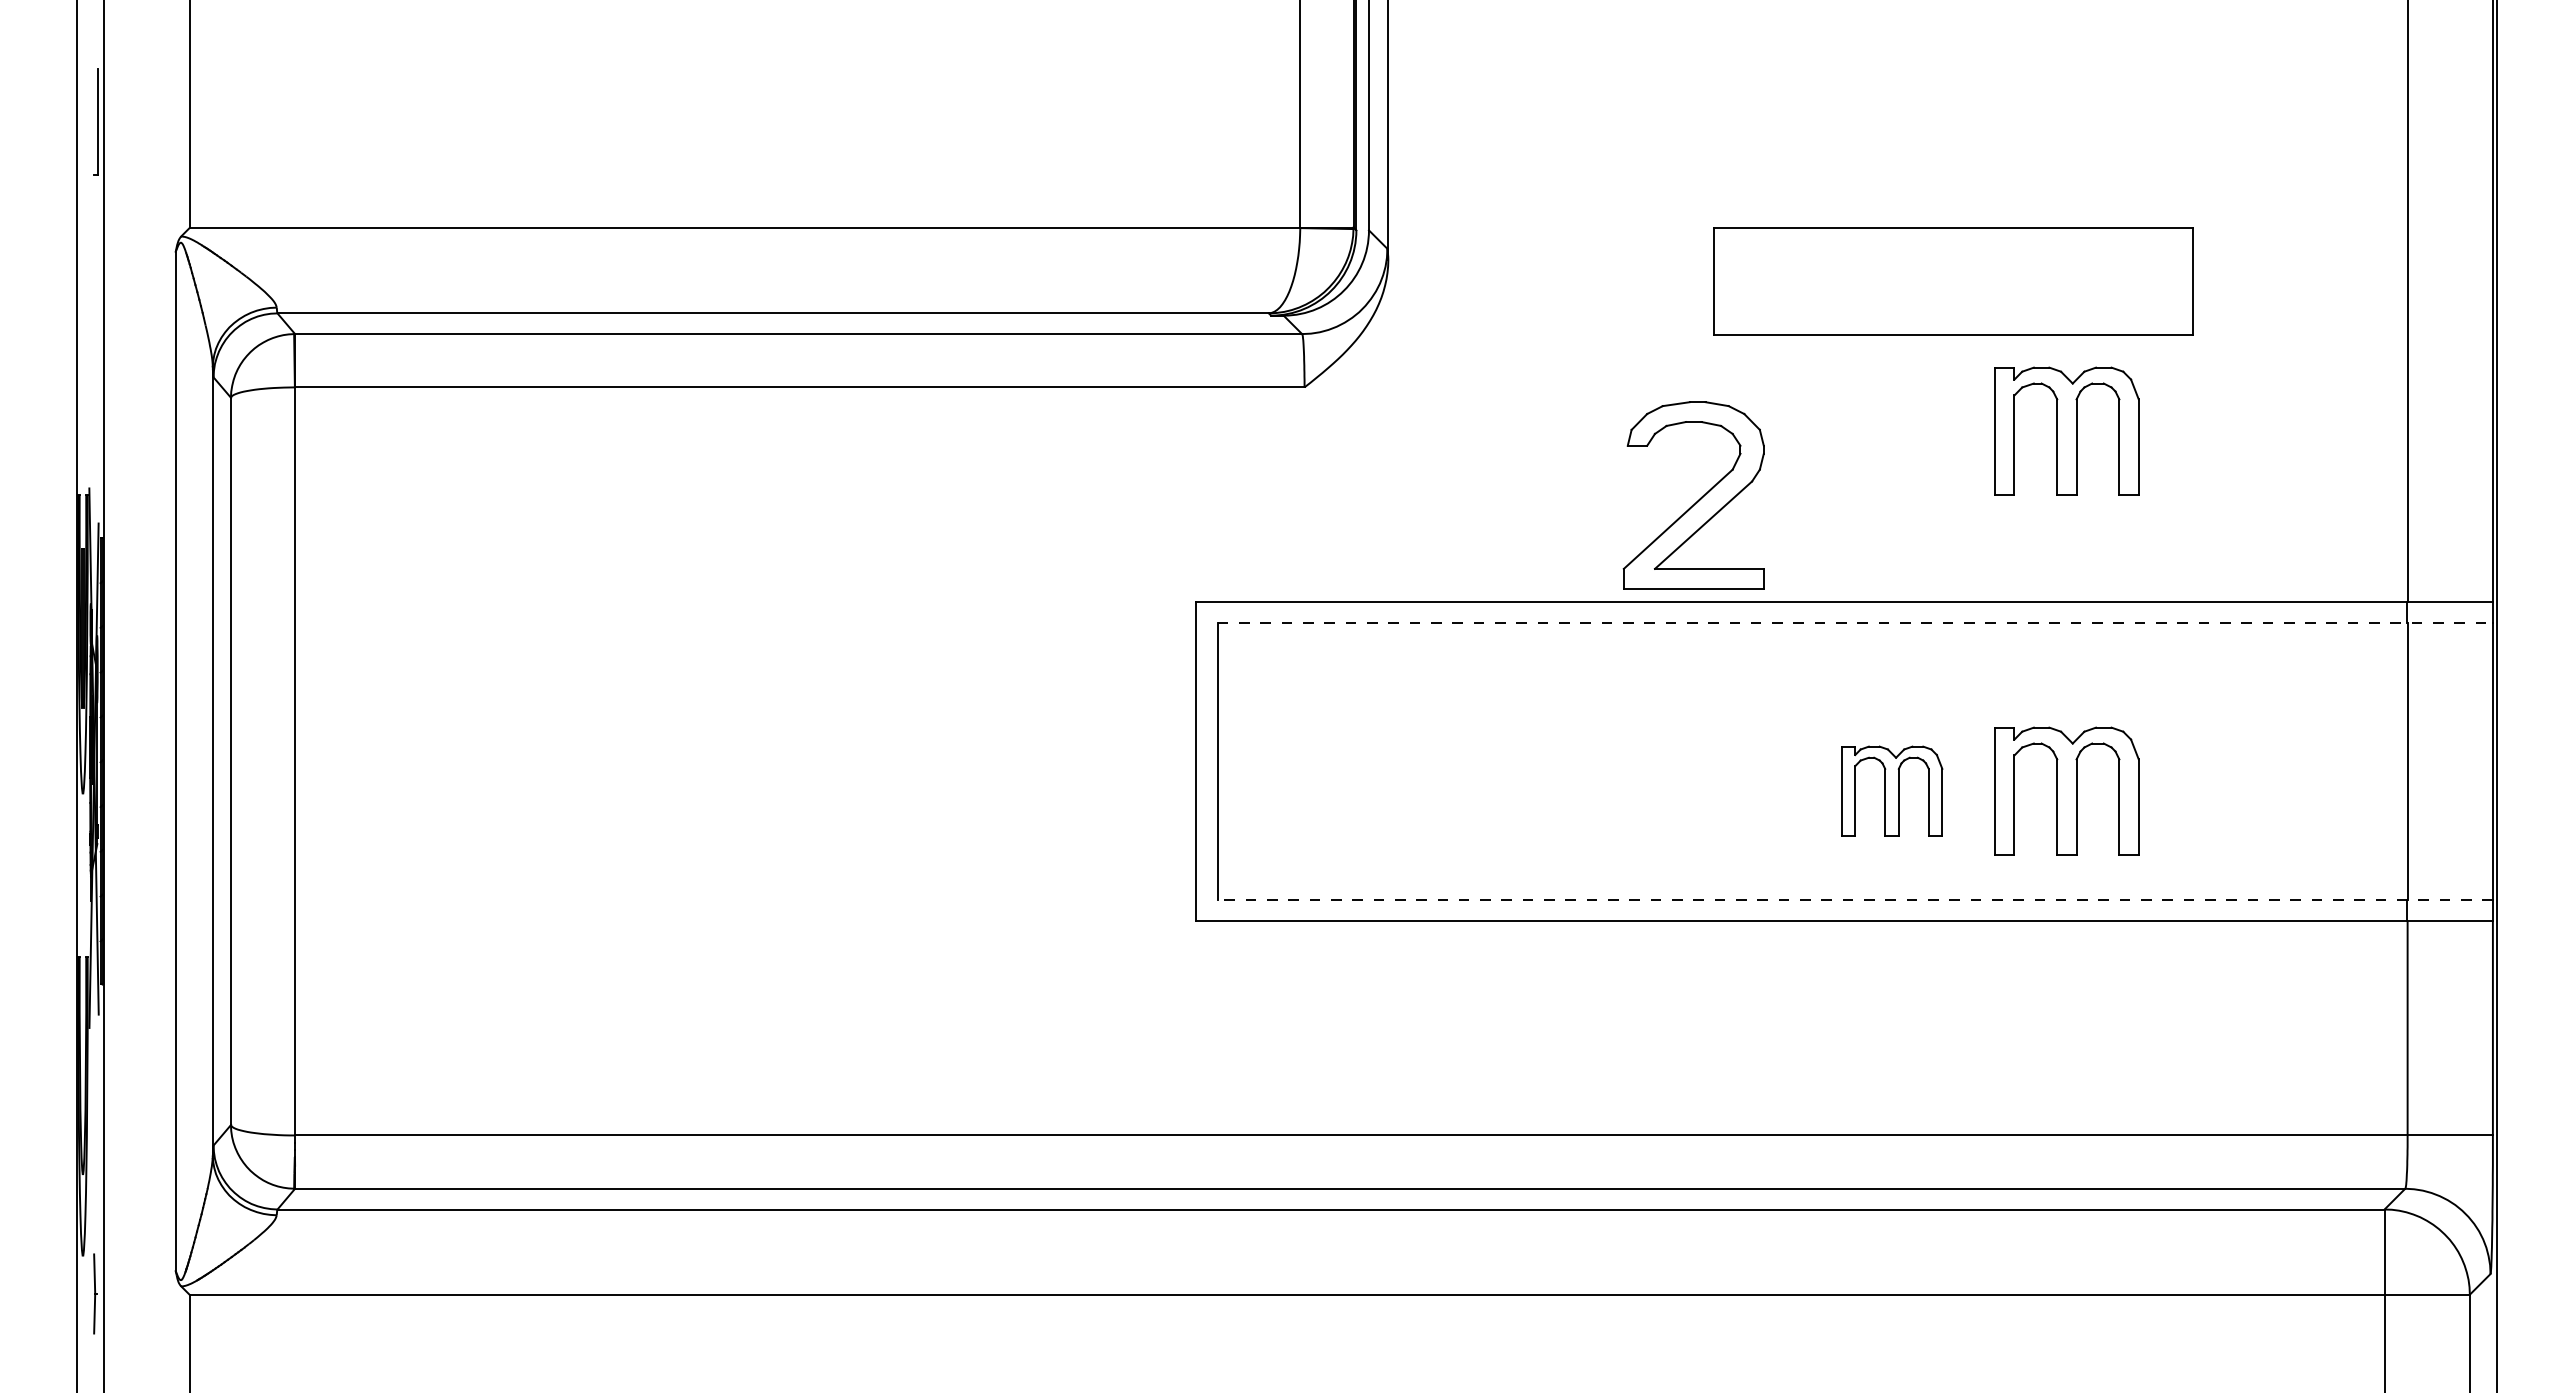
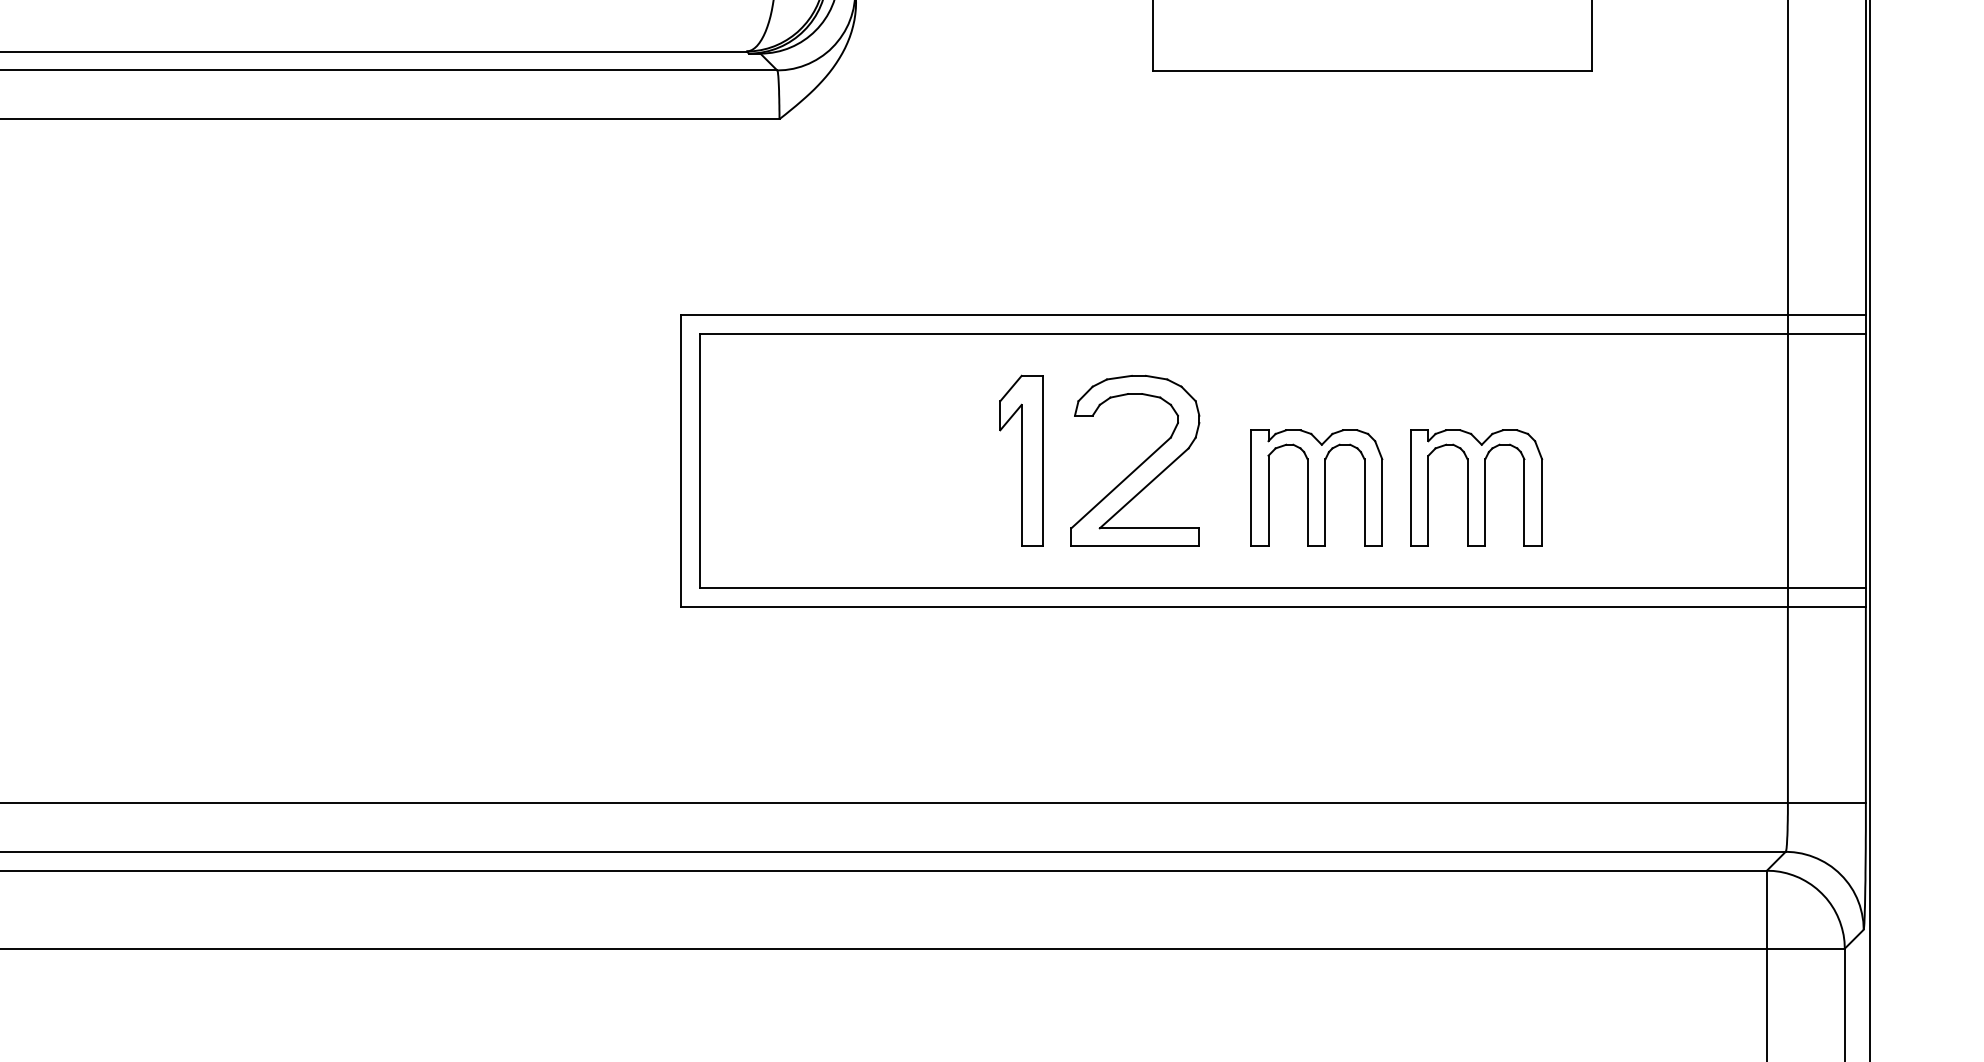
part: (2066, 430) -> (1476, 158), removed
part: (1698, 499) -> (1139, 464), moved
line: (1855, 622) -> (1283, 334), dashed -> solid
part: (1569, 761) -> (1021, 461), added
part: (1891, 790) -> (1316, 487), size x1.43
line: (1855, 900) -> (1283, 588), dashed -> solid

